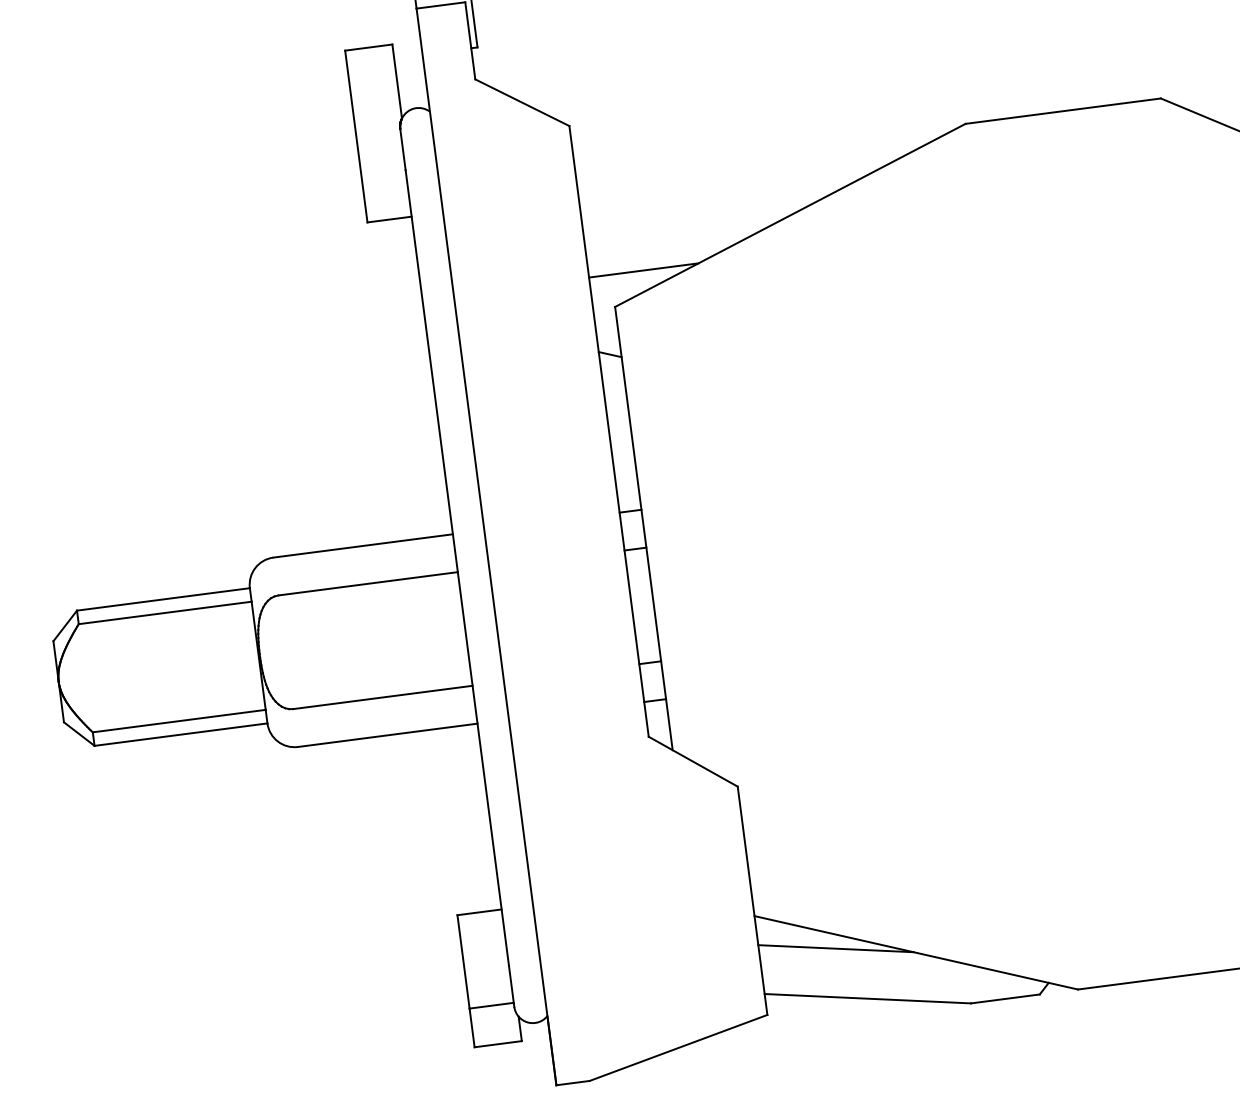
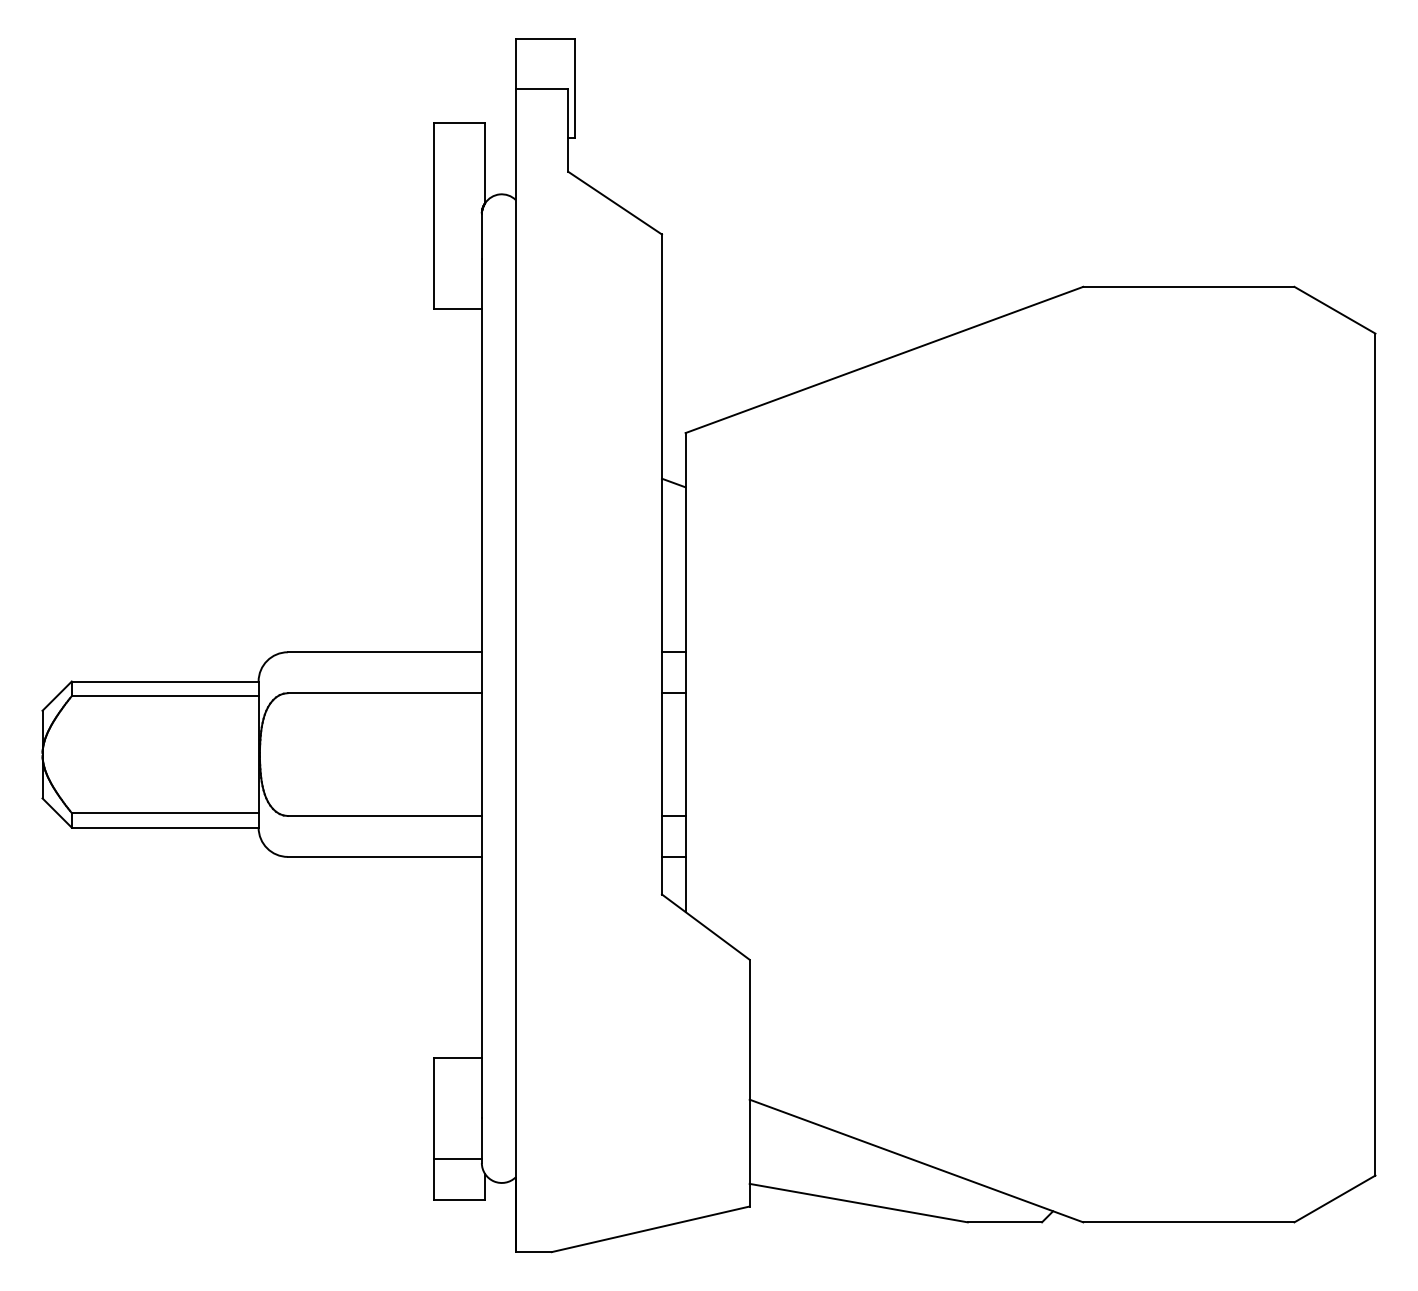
line: (643, 270) -> (720, 398), removed
line: (835, 948) -> (831, 1145), removed

